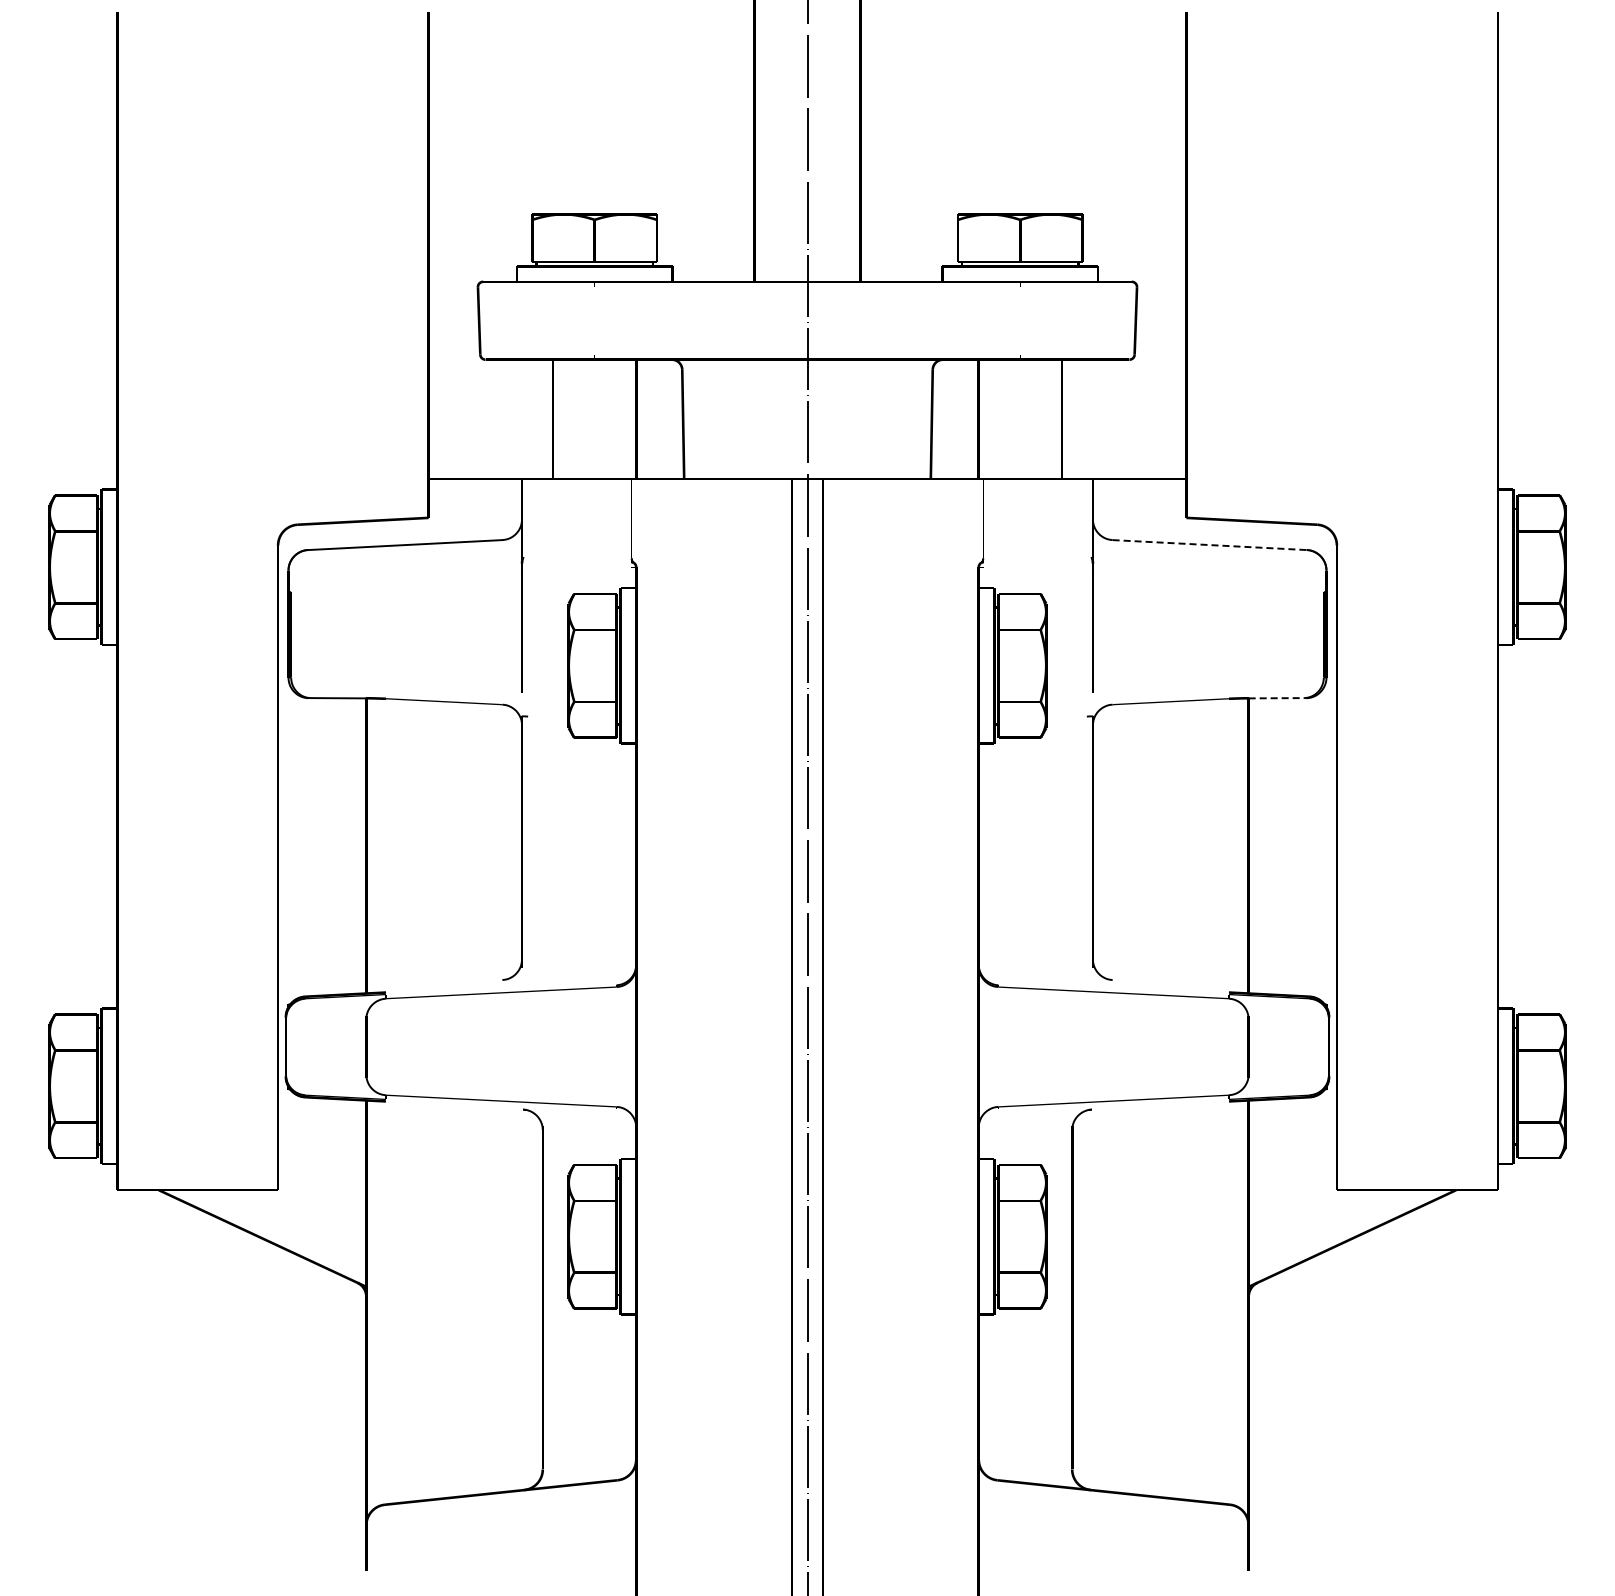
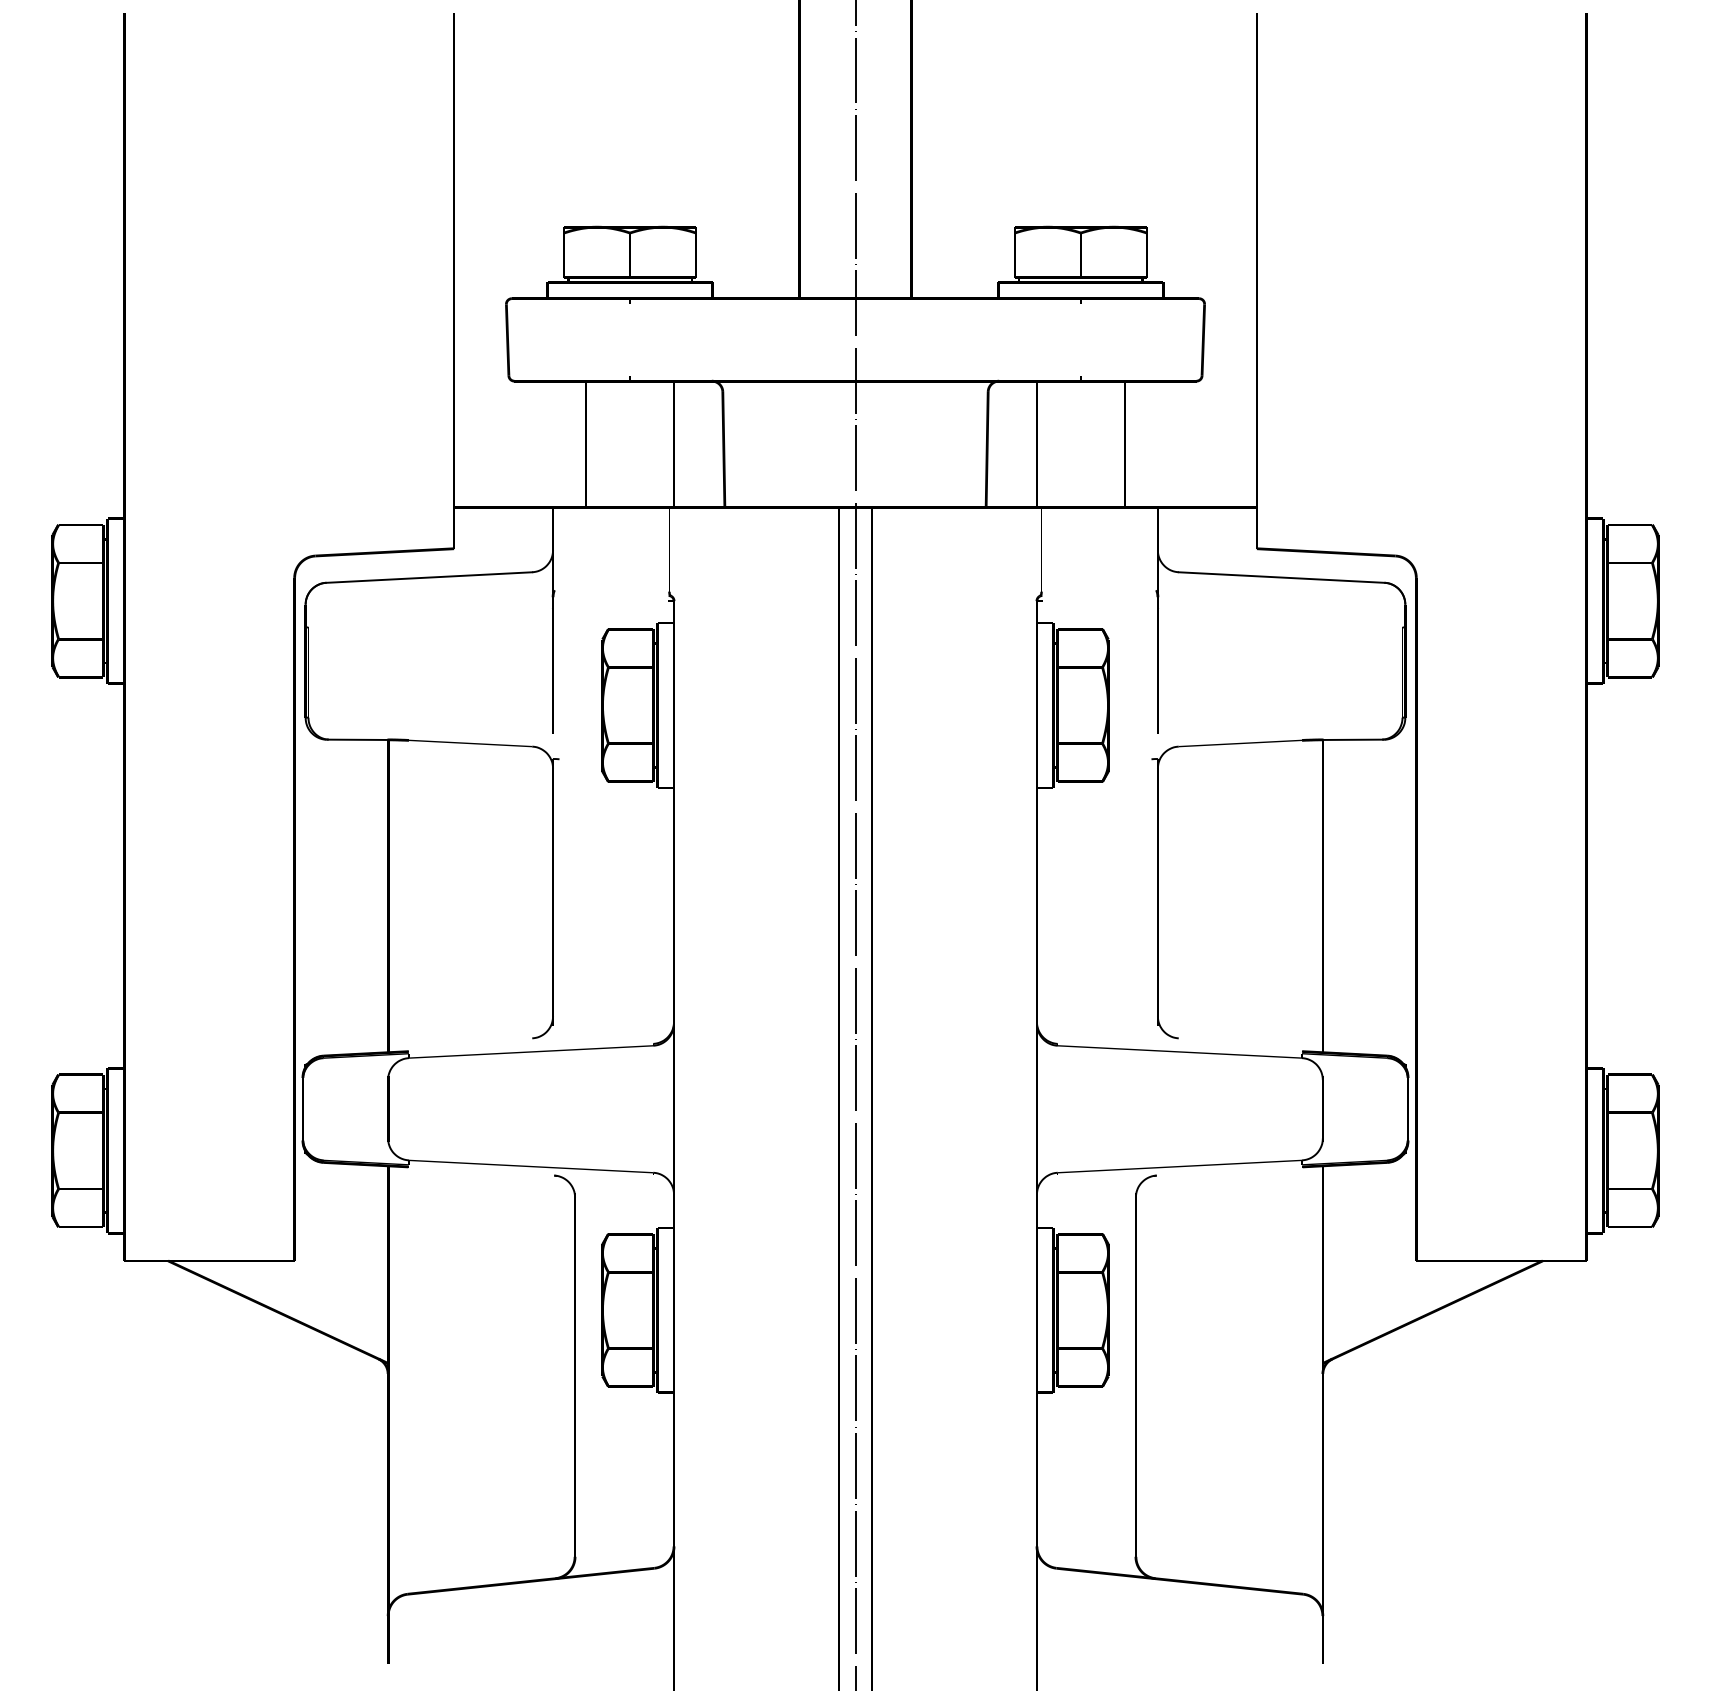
line: (1210, 545) -> (1282, 578), dashed -> solid
line: (1277, 698) -> (1353, 740), dashed -> solid

